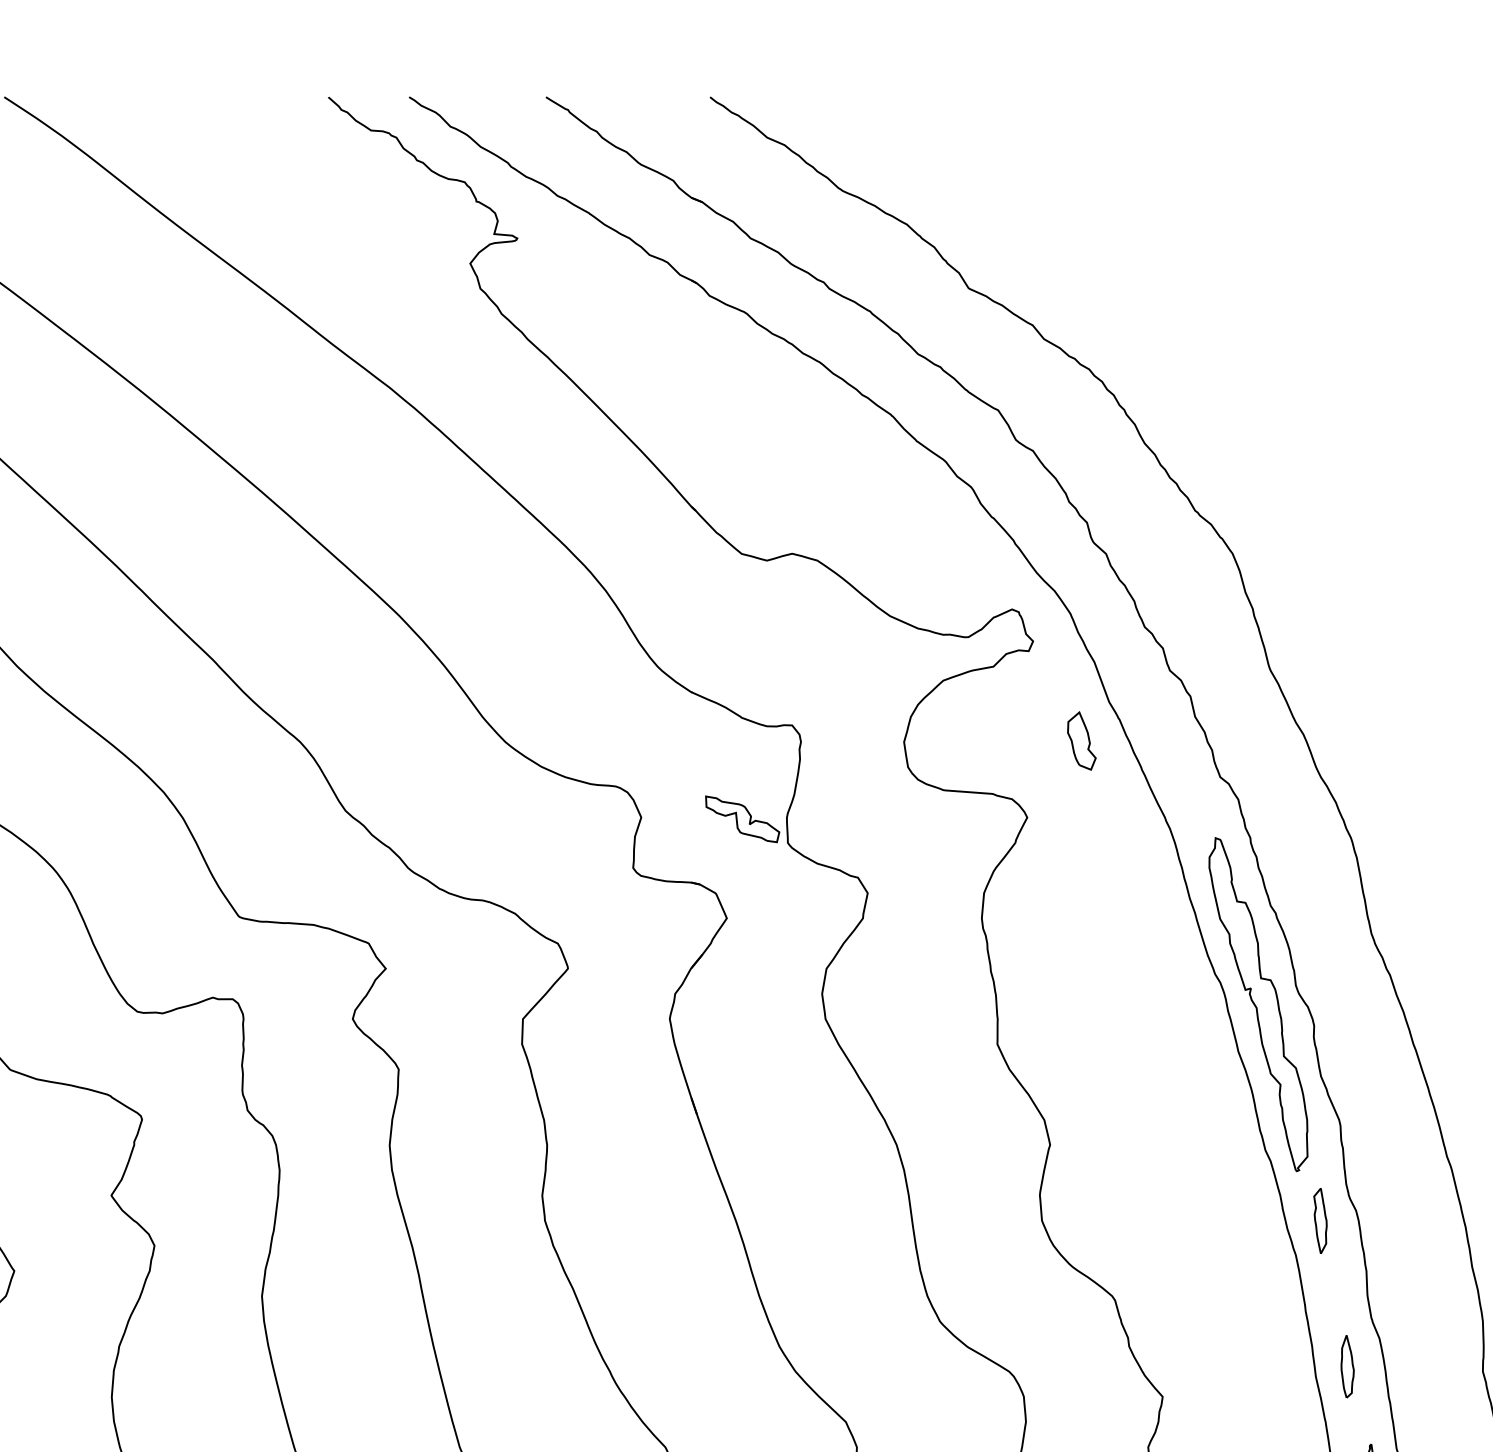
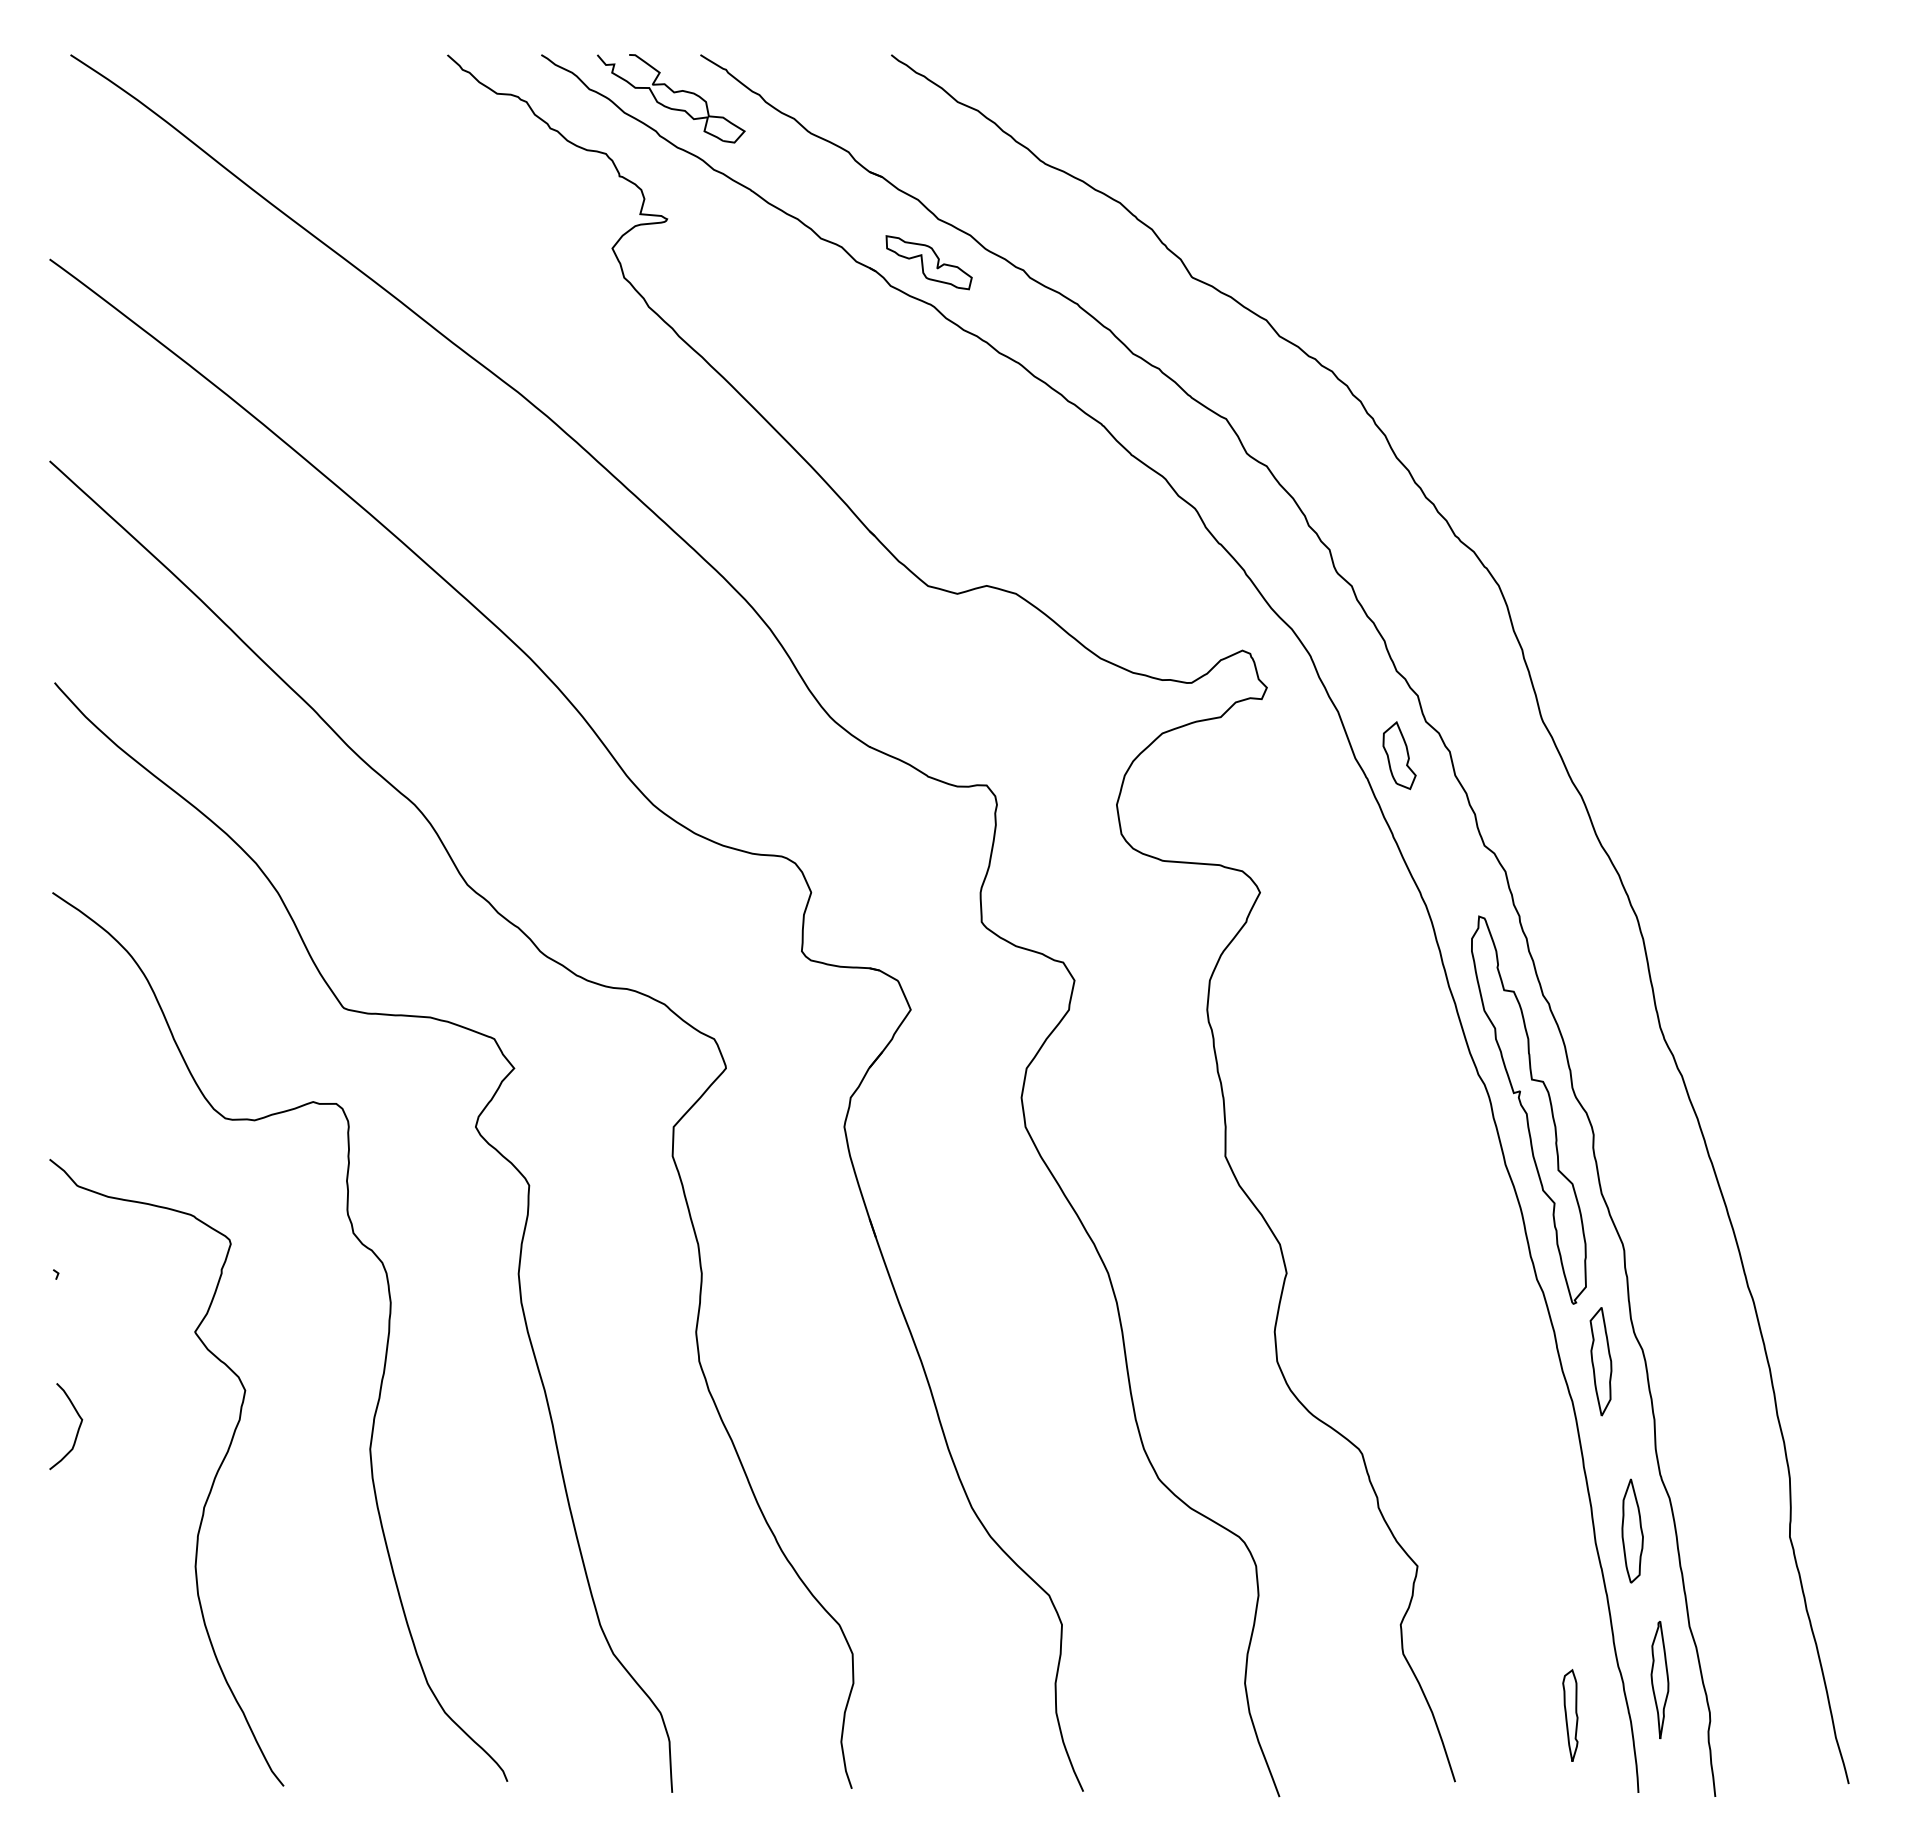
part: (521, 134) -> (671, 98), added
part: (1081, 740) -> (1399, 755), moved
part: (742, 819) -> (928, 262), moved
part: (1320, 1220) -> (1600, 1361), size x1.43
part: (1347, 1366) -> (1632, 1530), size x1.43

